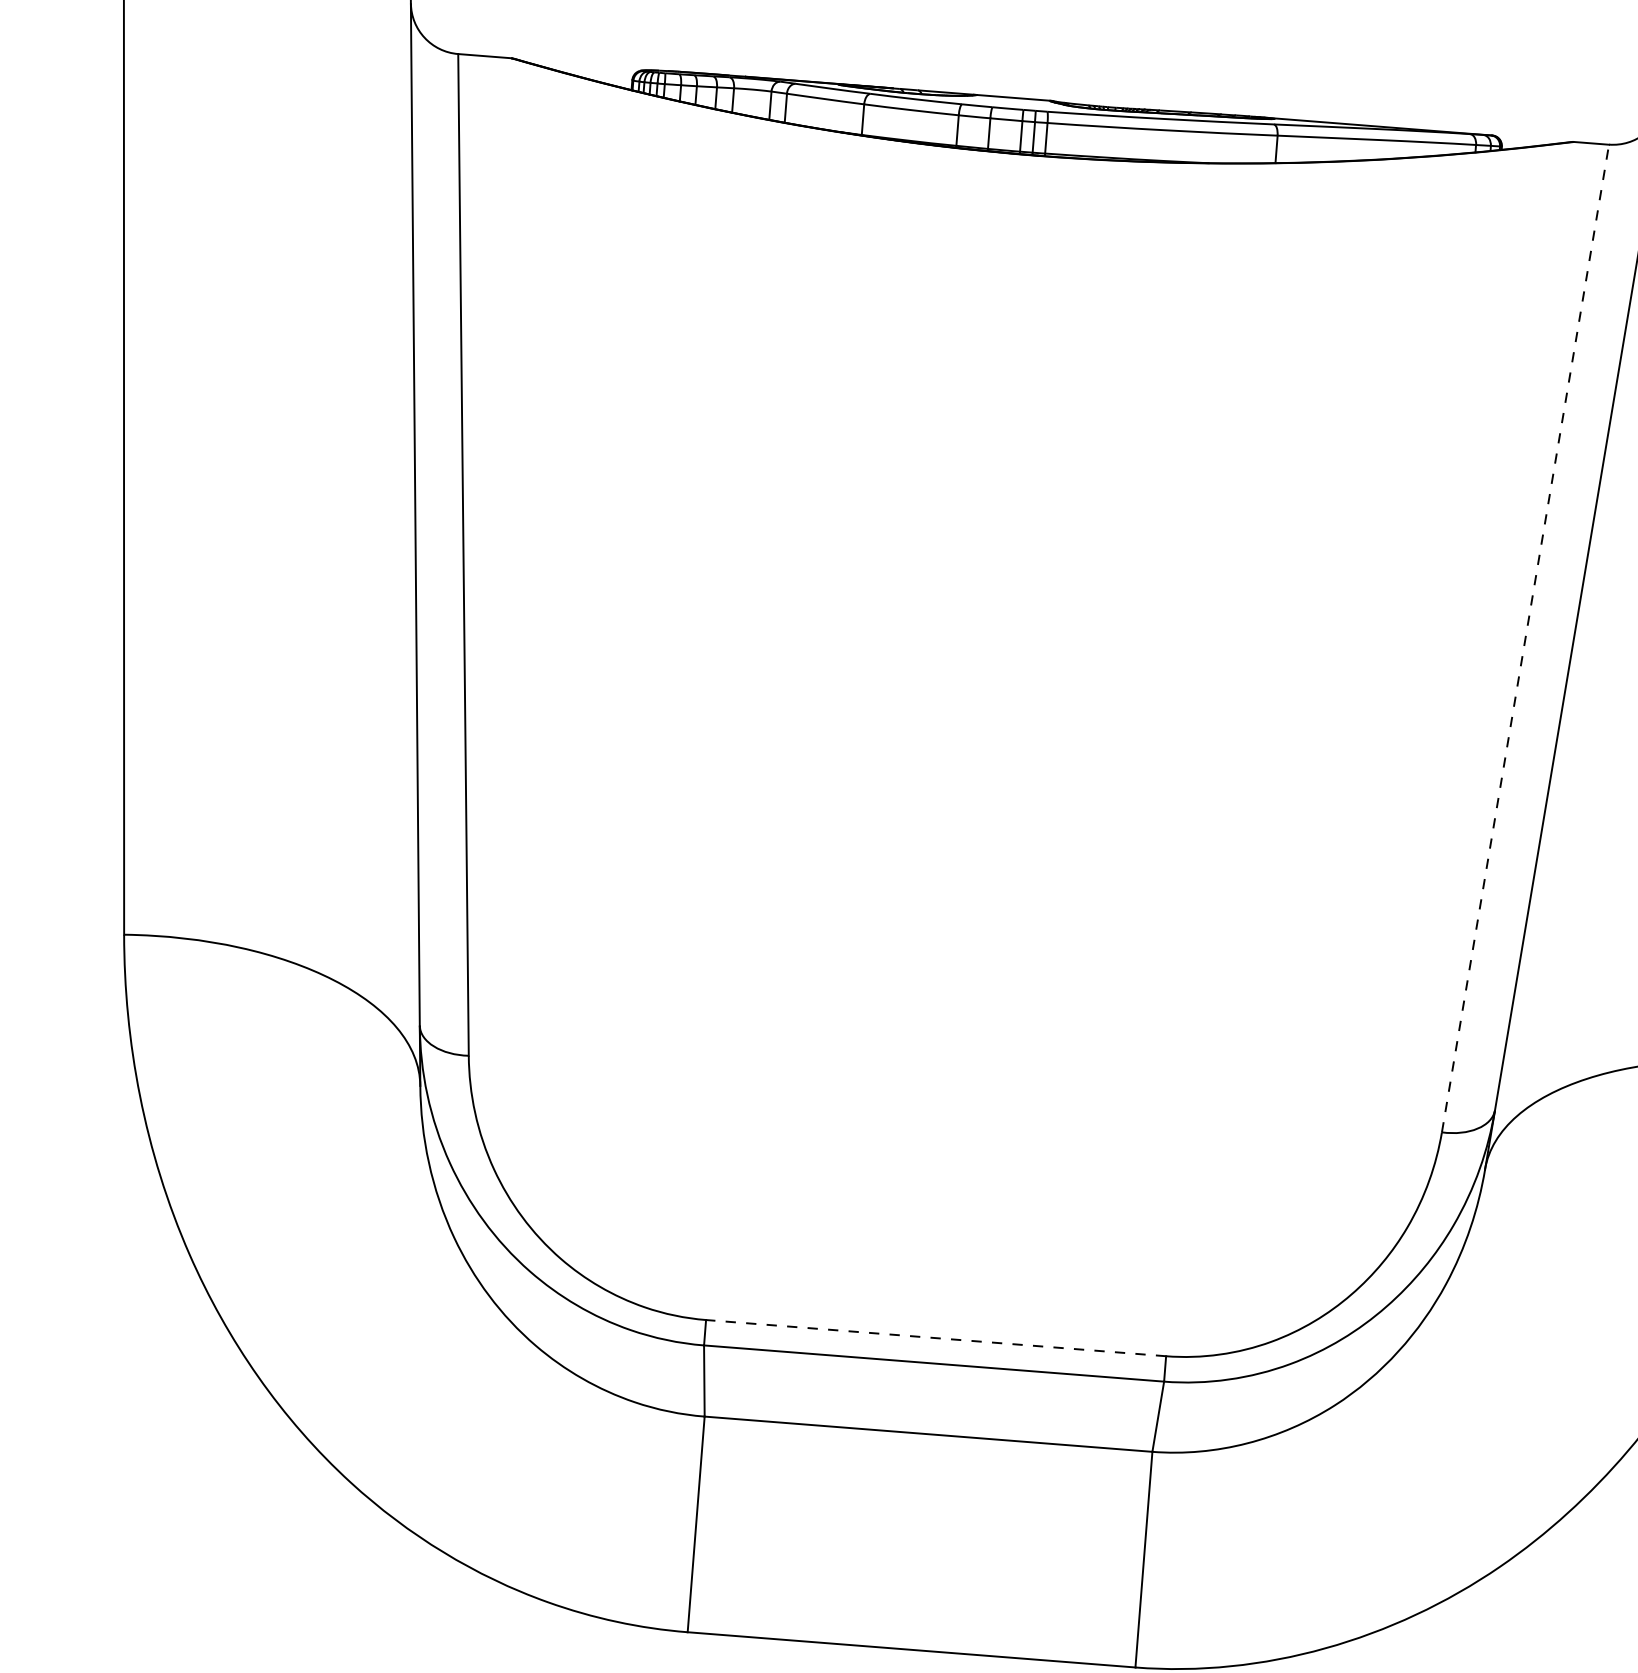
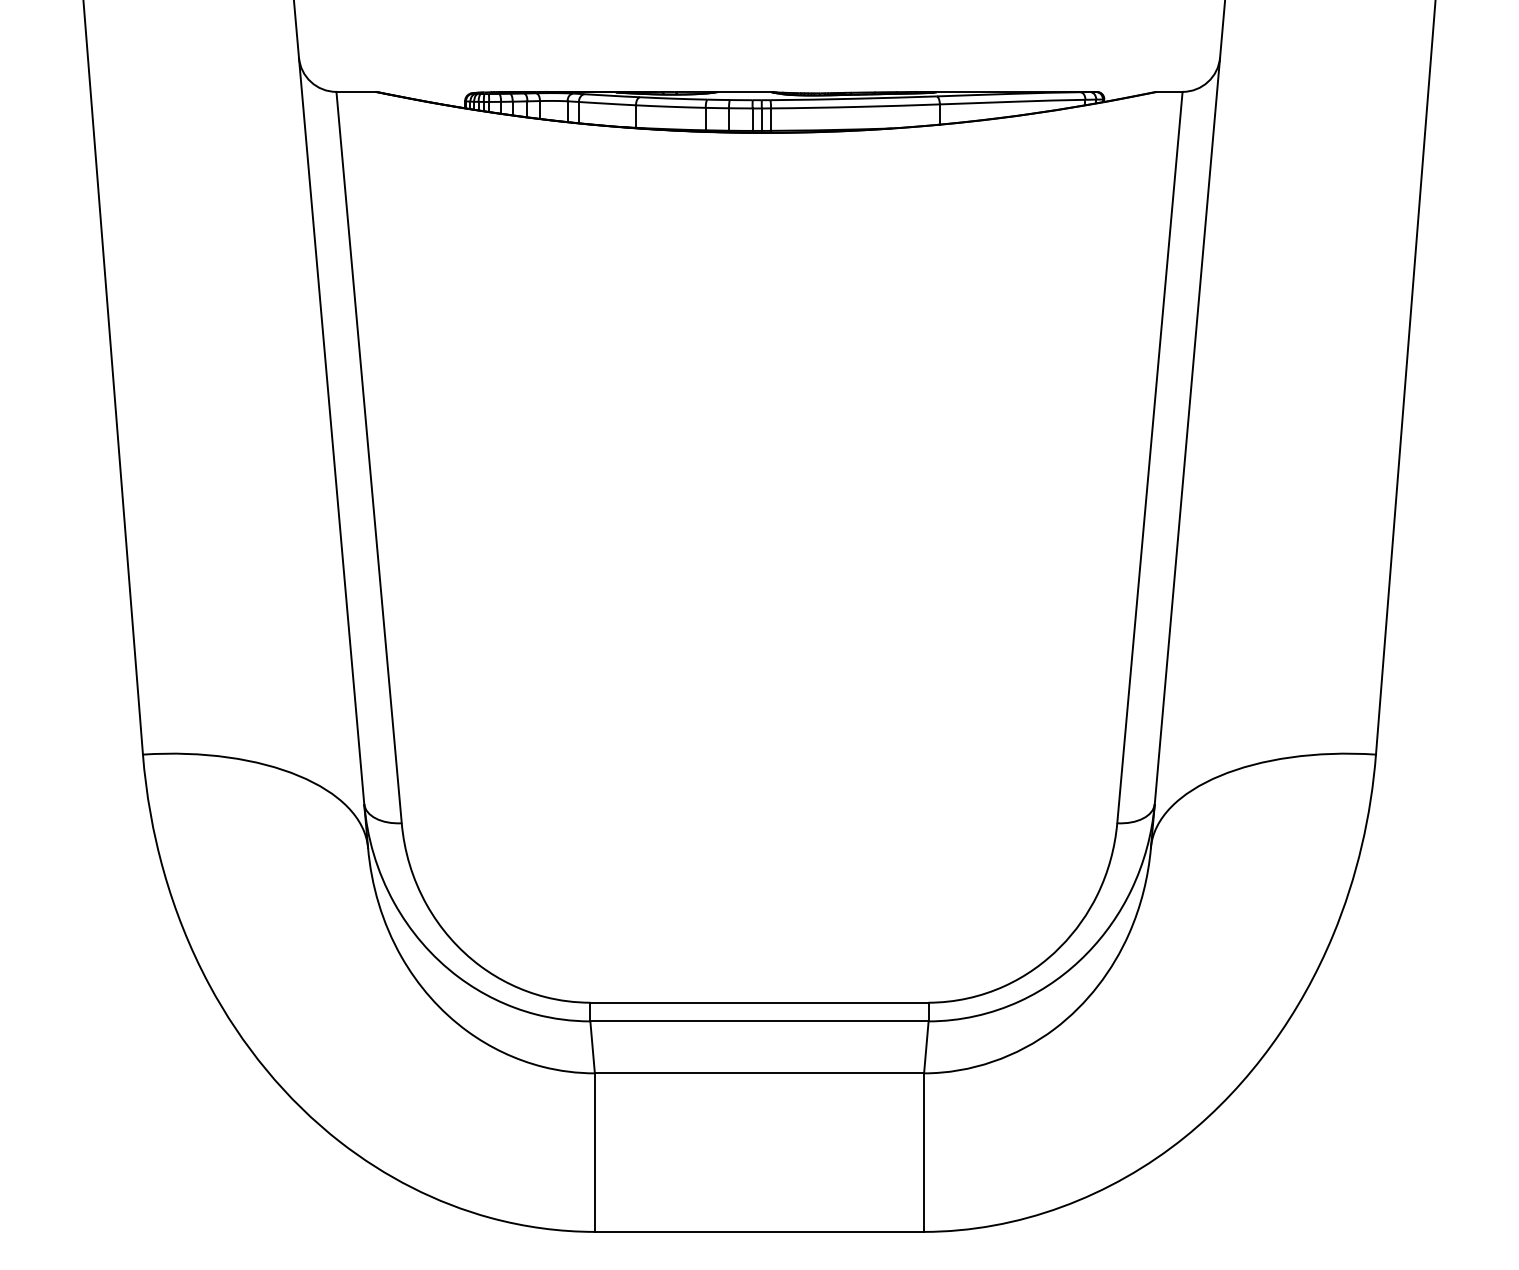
line: (1524, 638) -> (1149, 457), dashed -> solid
line: (934, 1337) -> (758, 1002), dashed -> solid

